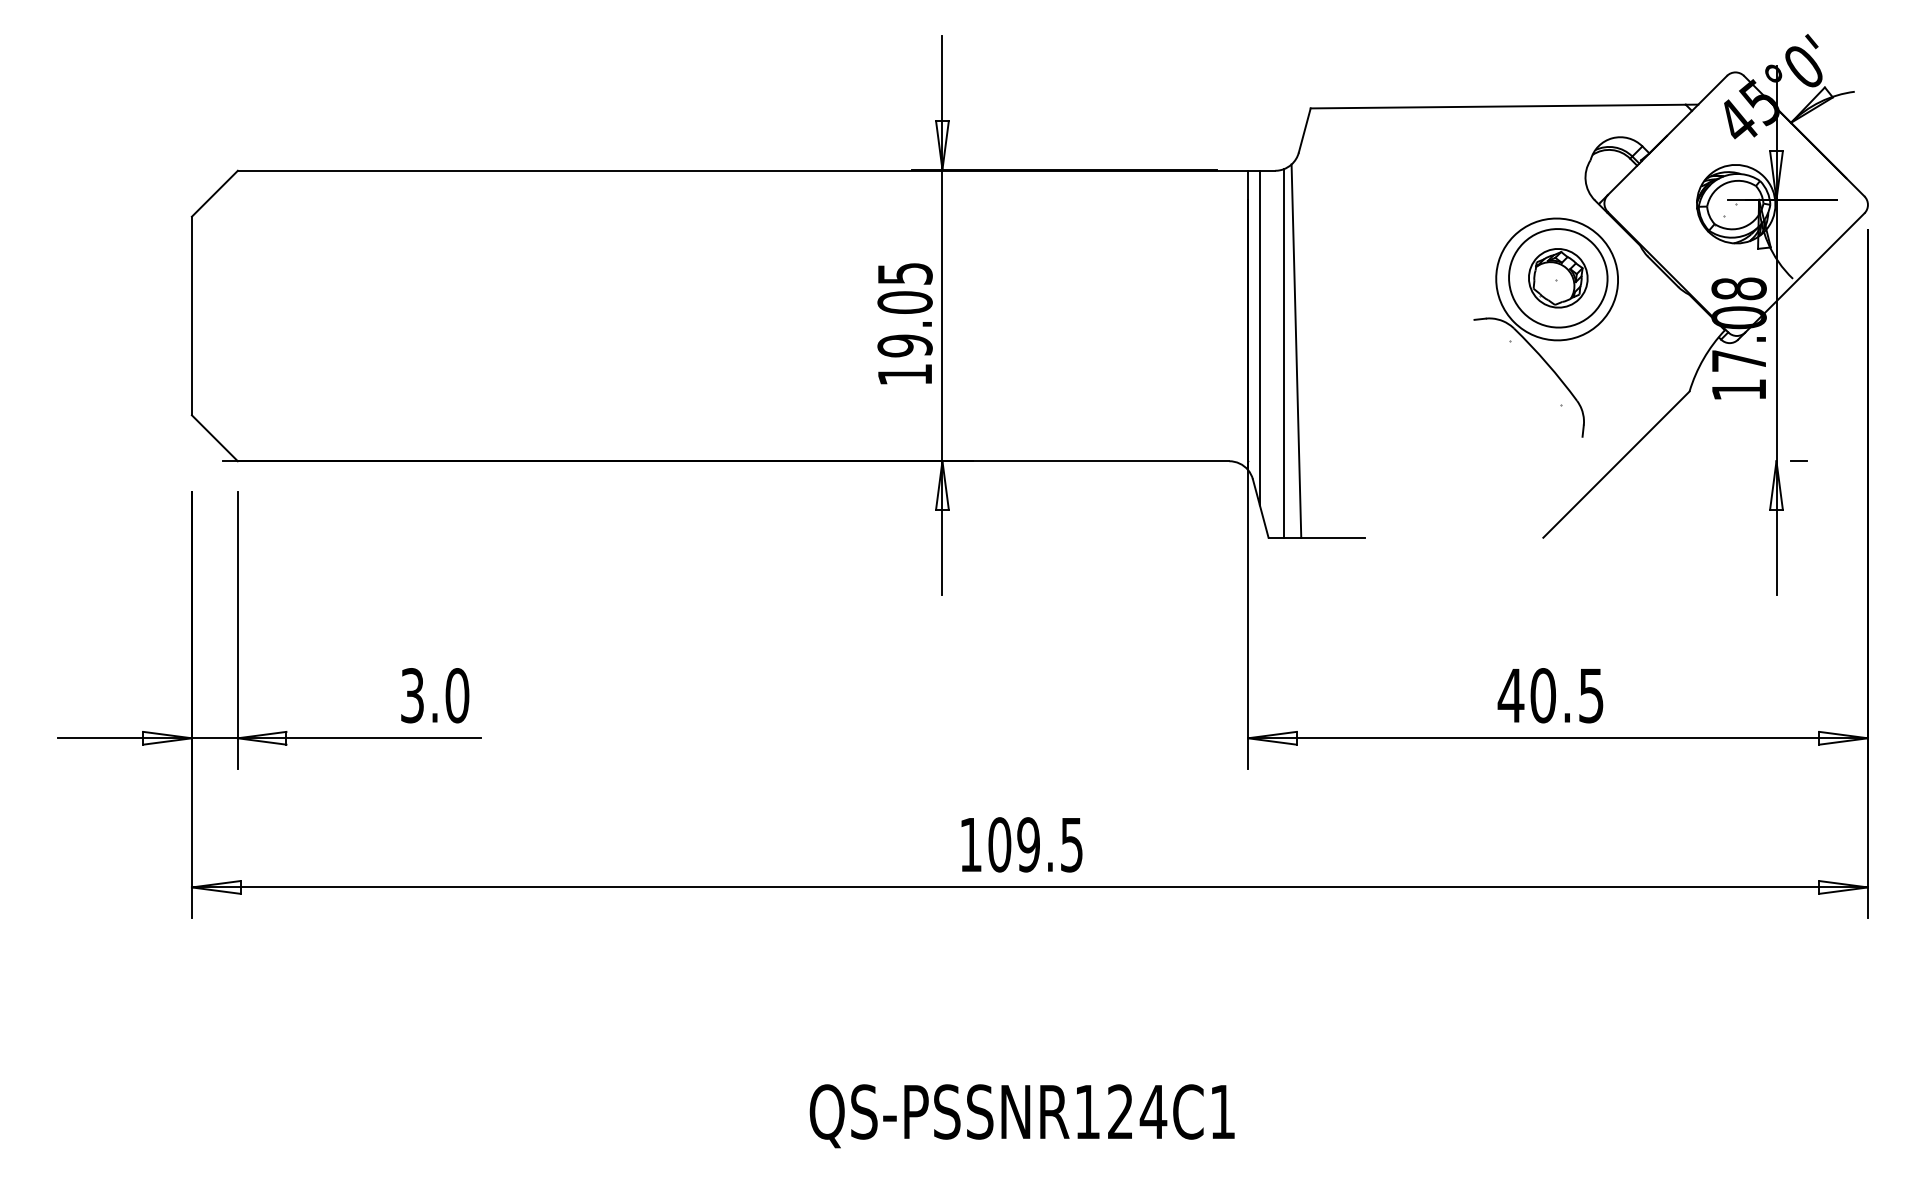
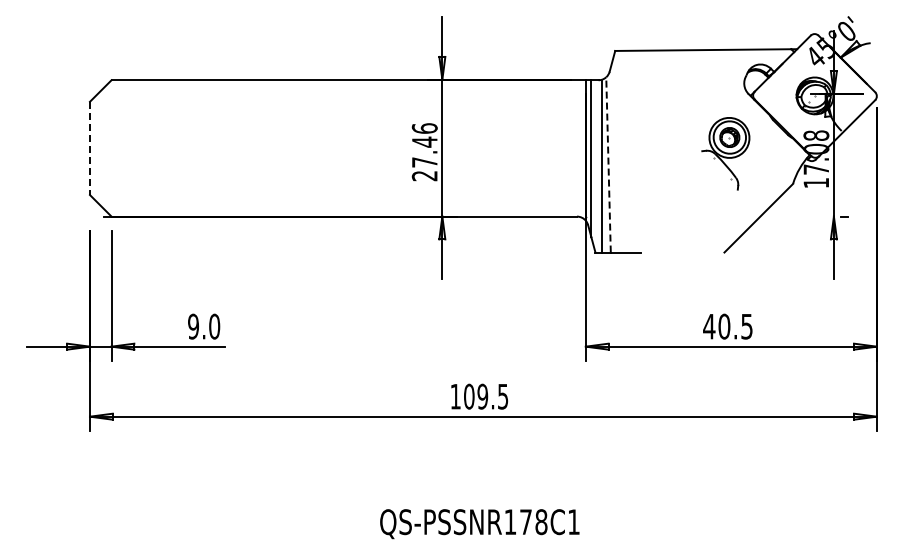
line: (190, 316) -> (89, 148), solid -> dashed
text: (904, 324) -> (424, 152), 19.05 -> 27.46
part: (1545, 326) -> (725, 153), size x0.7
line: (1296, 350) -> (608, 164), solid -> dashed
text: (412, 695) -> (193, 326), 3.0 -> 9.0
text: (1136, 1112) -> (533, 522), QS-PSSNR124C1 -> QS-PSSNR178C1

